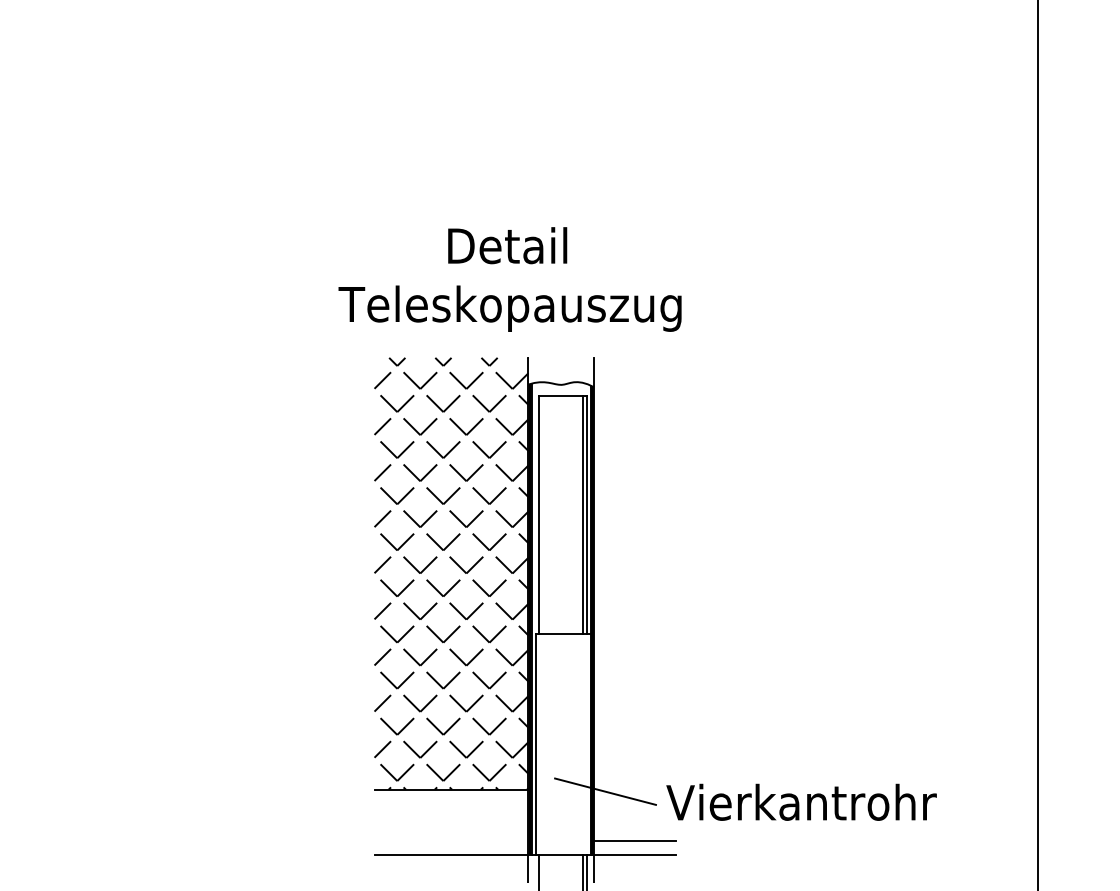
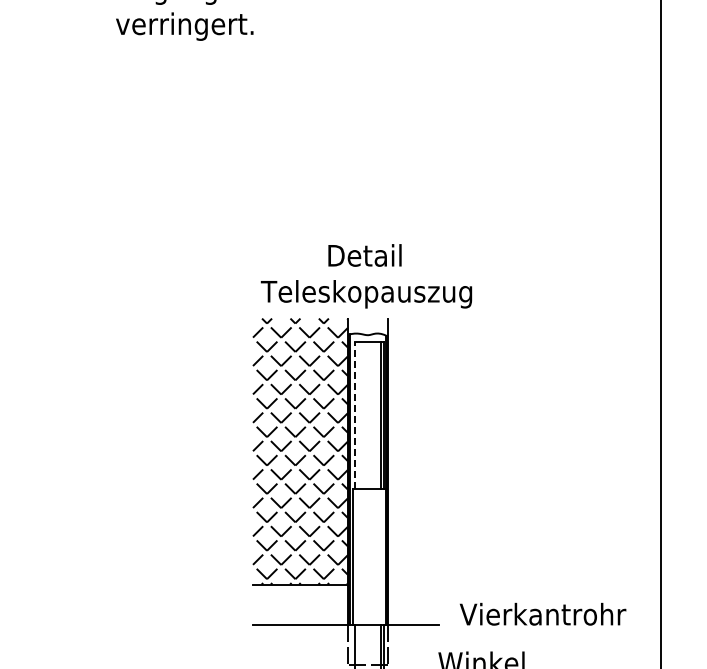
text: (510, 279) -> (366, 276), moved
line: (539, 513) -> (354, 414), solid -> dashed
line: (605, 791) -> (395, 585), removed
text: (800, 801) -> (542, 613), moved
line: (635, 841) -> (413, 616), removed

